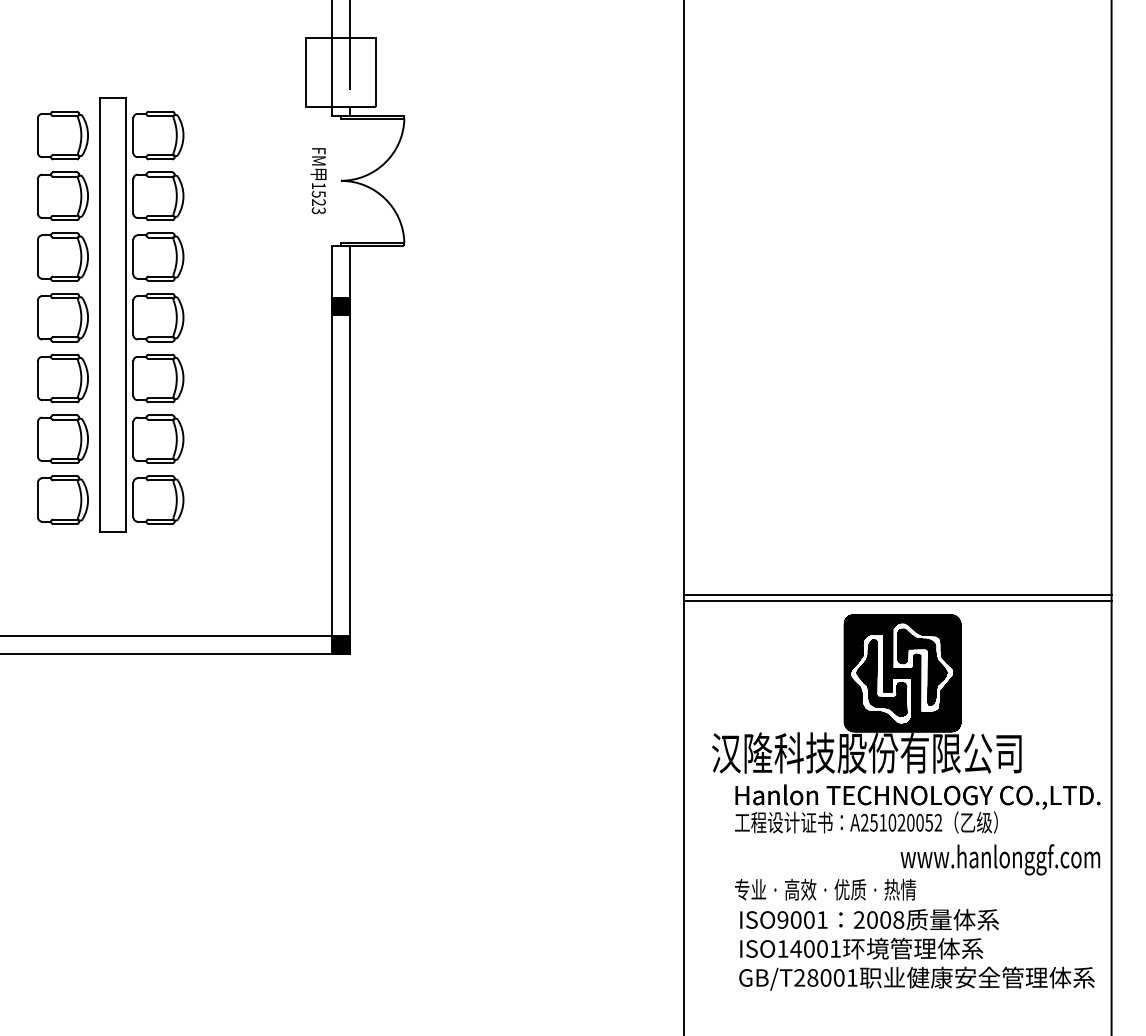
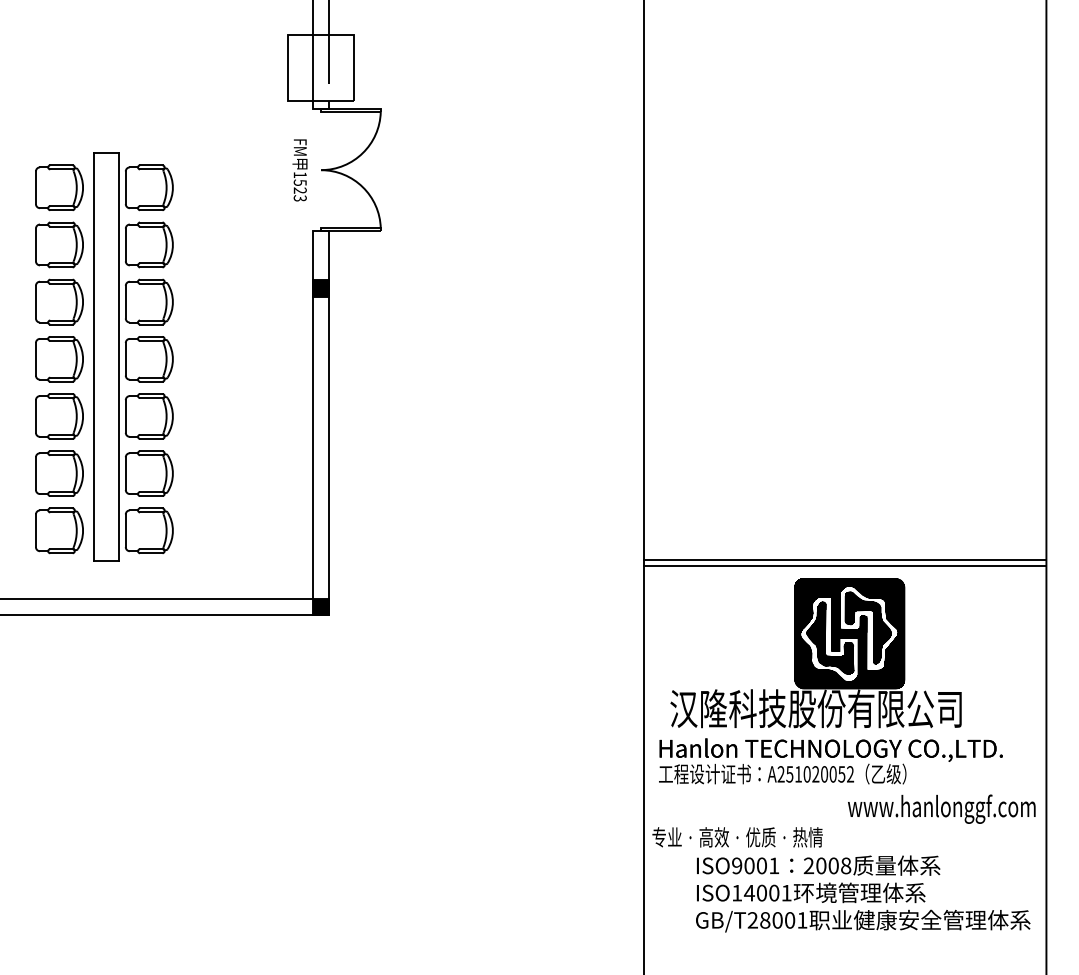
part: (110, 314) -> (104, 356), moved
text: (917, 808) -> (830, 760), moved
text: (825, 889) -> (737, 837), moved

